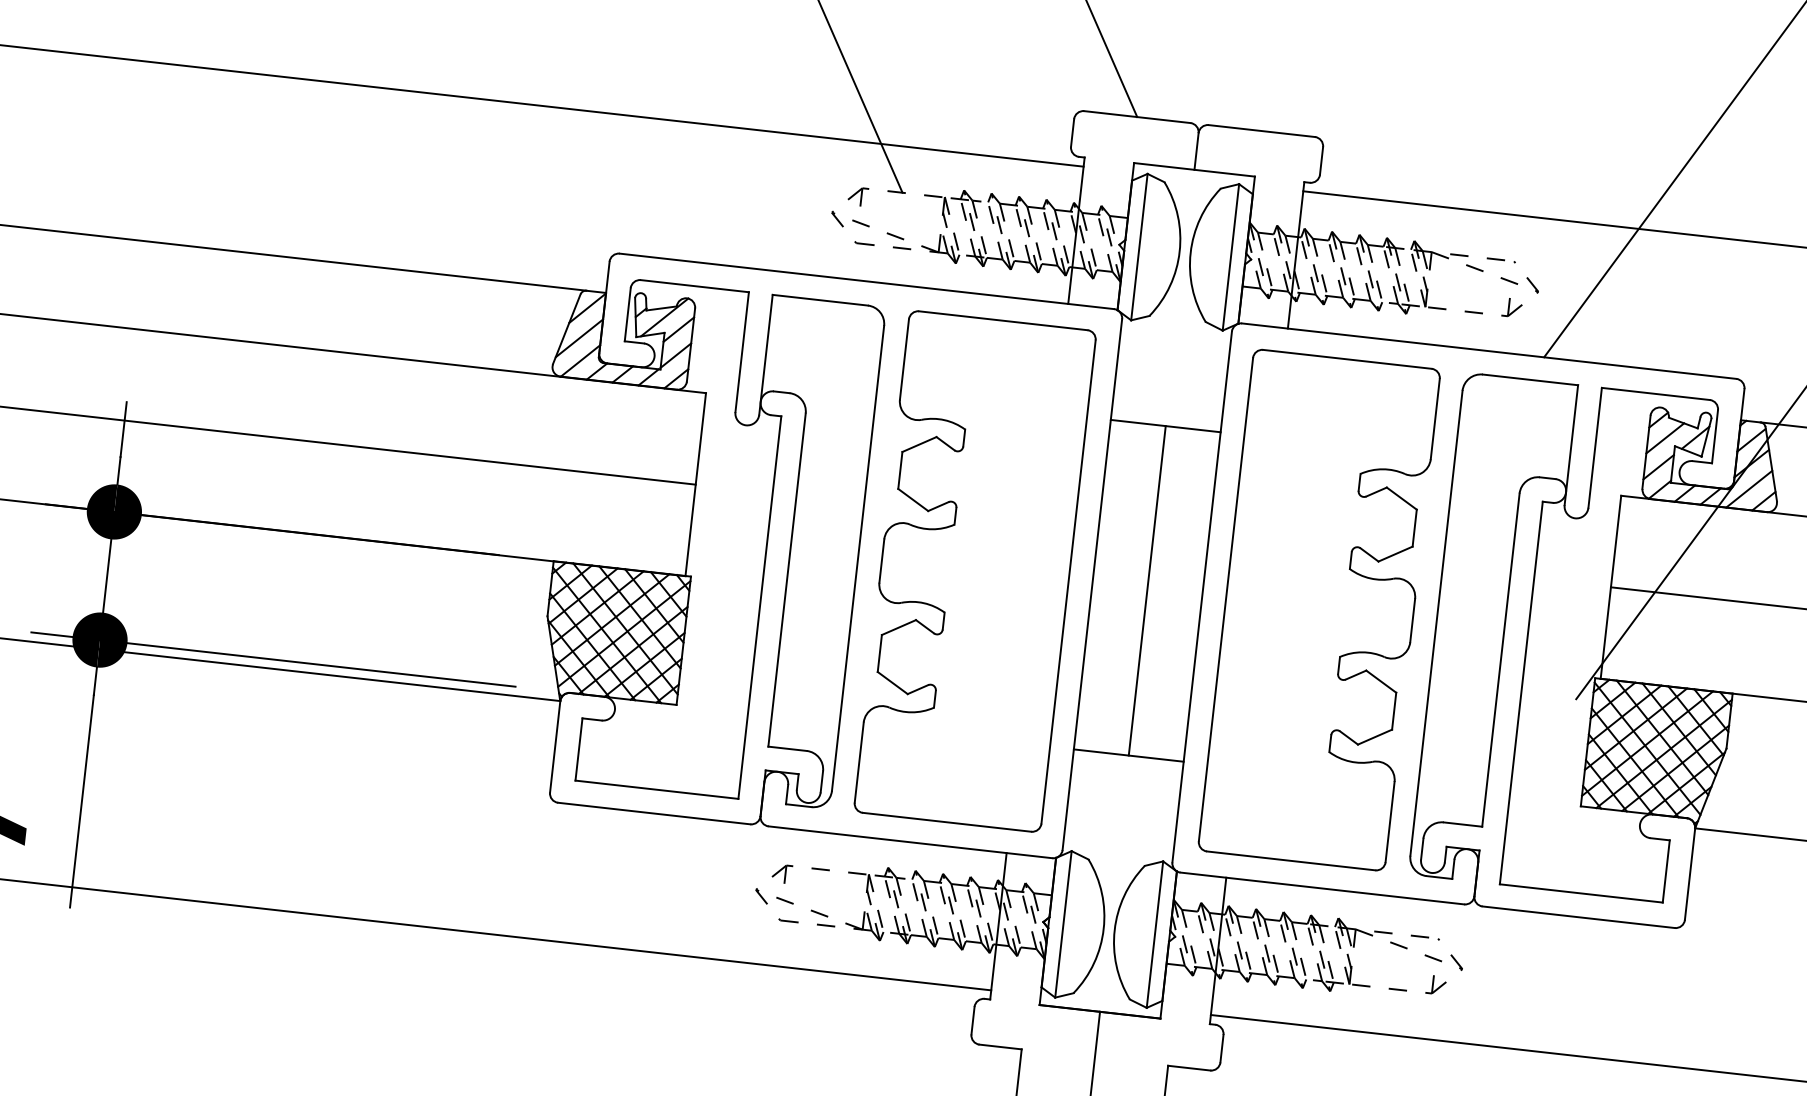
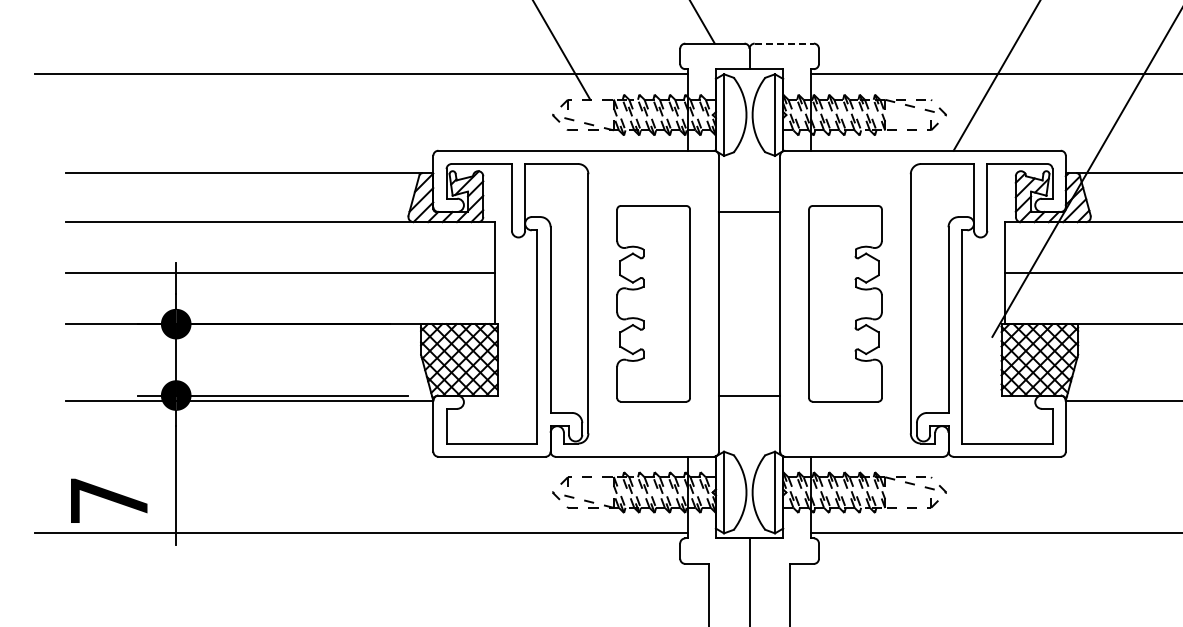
line: (1262, 130) -> (784, 43), solid -> dashed
part: (974, 570) -> (653, 303), size x0.7
line: (1147, 590) -> (749, 303), removed
part: (1319, 609) -> (845, 303), size x0.7

